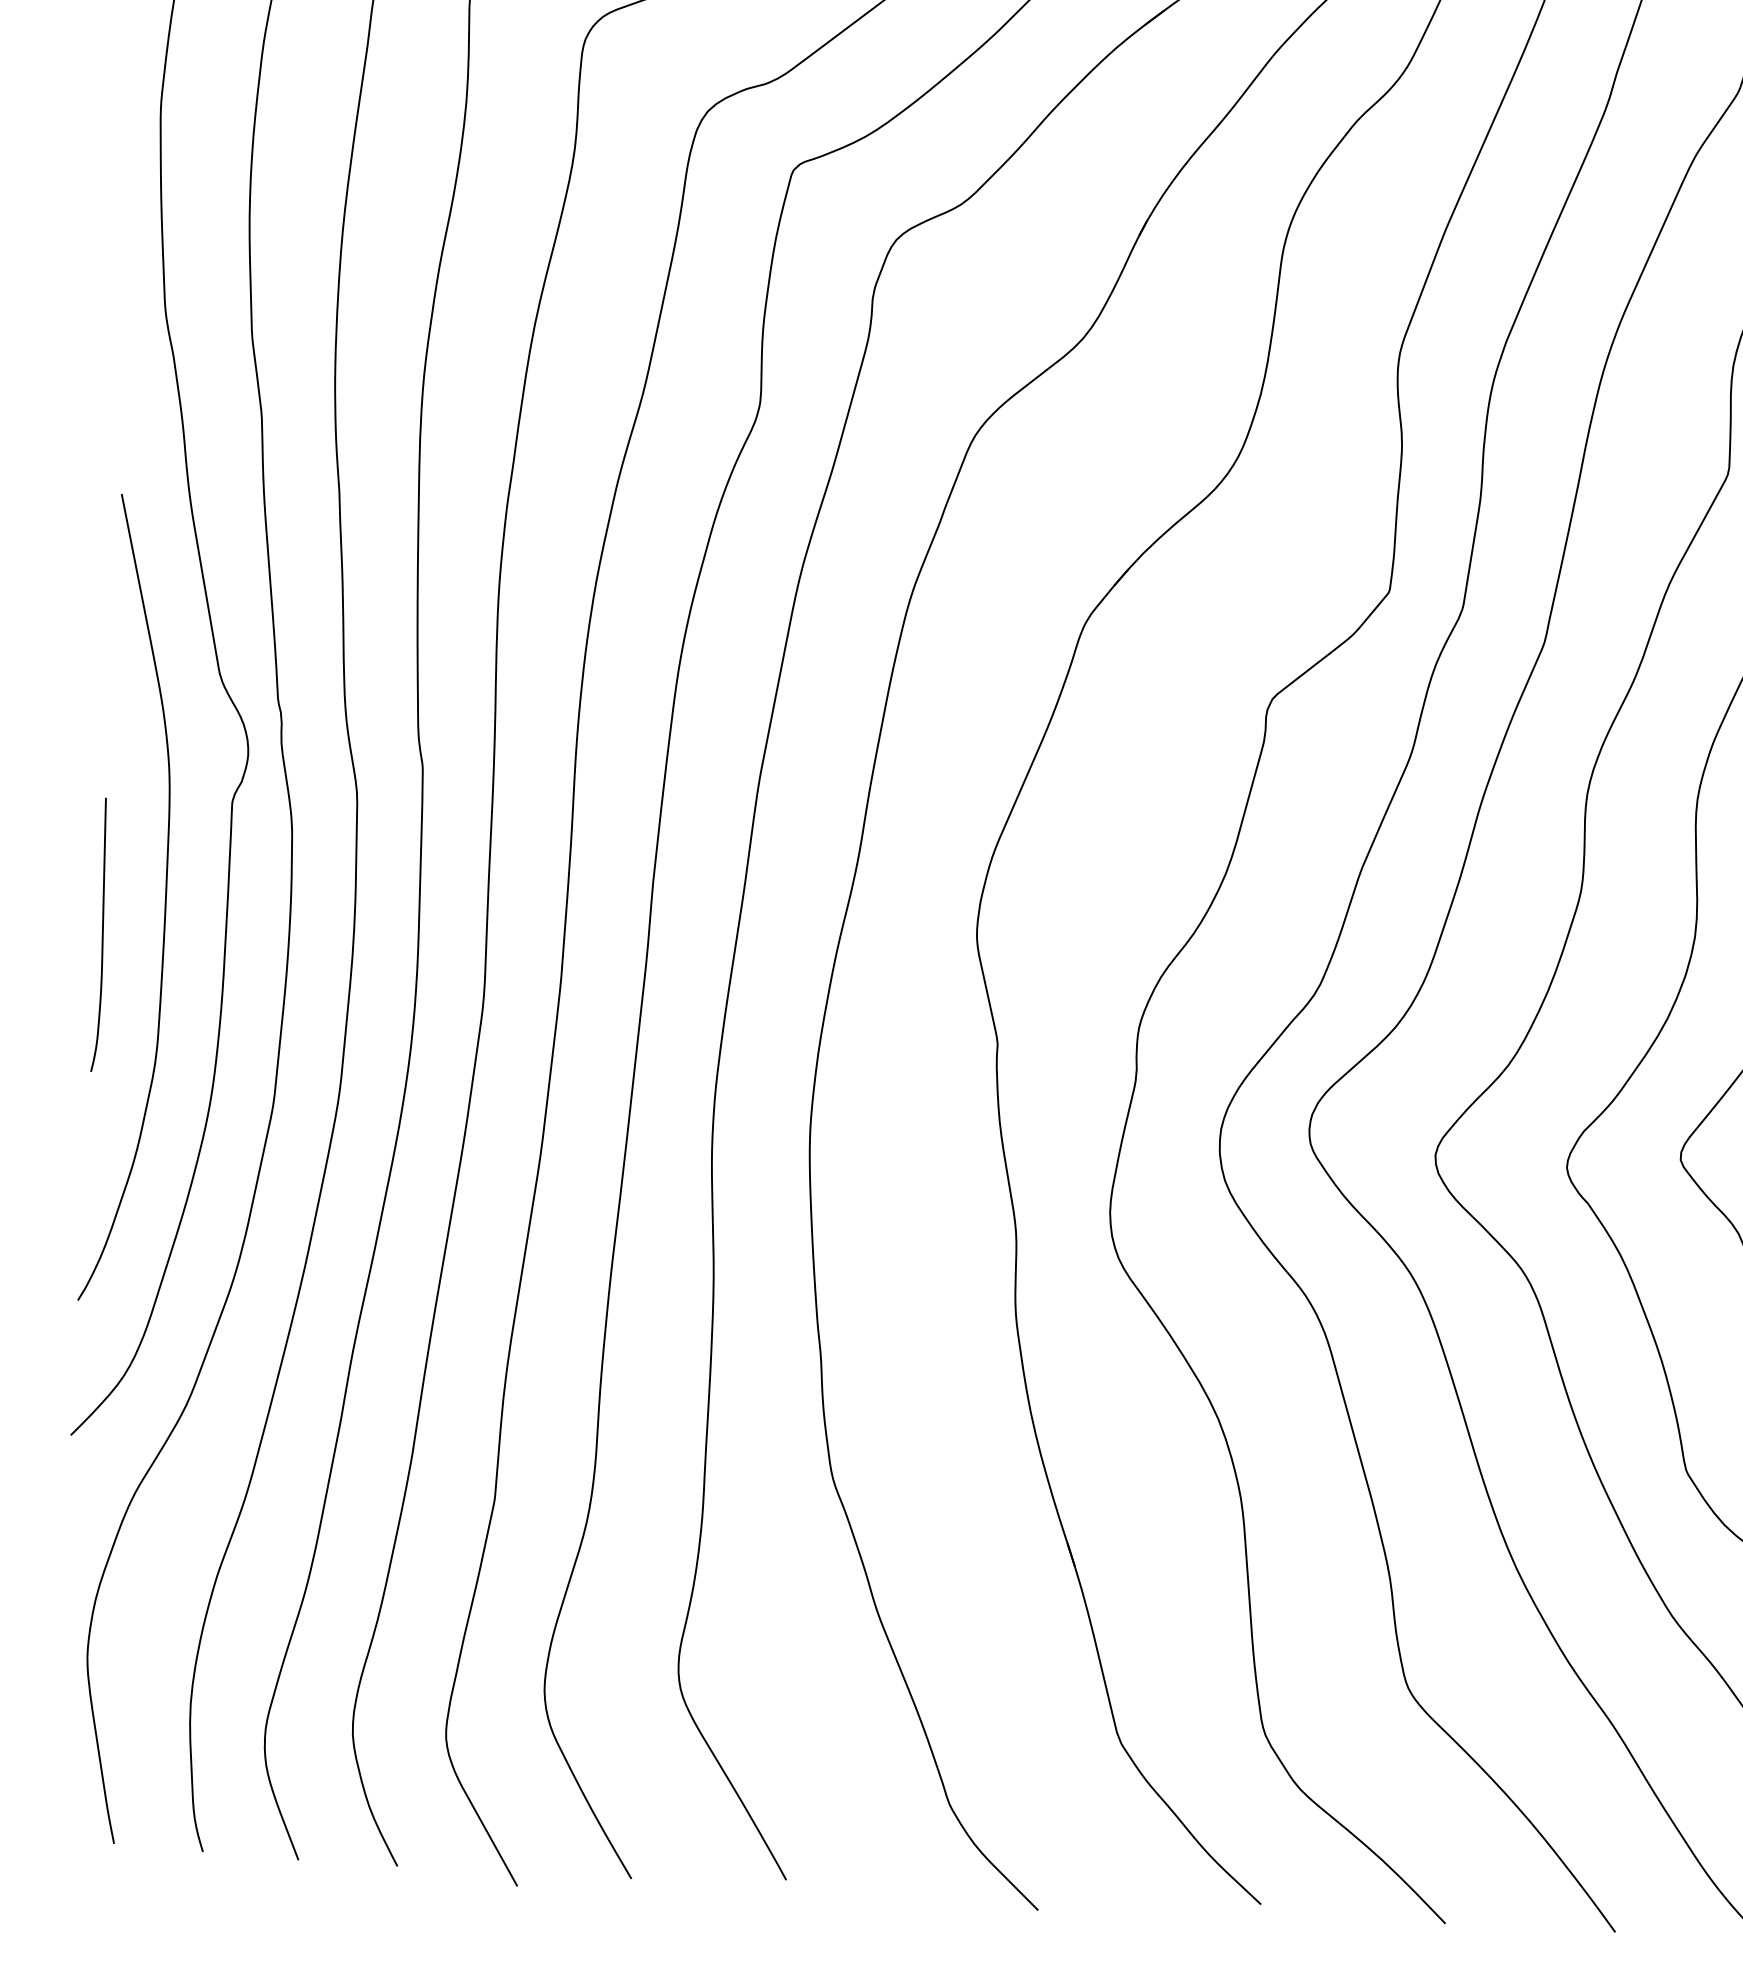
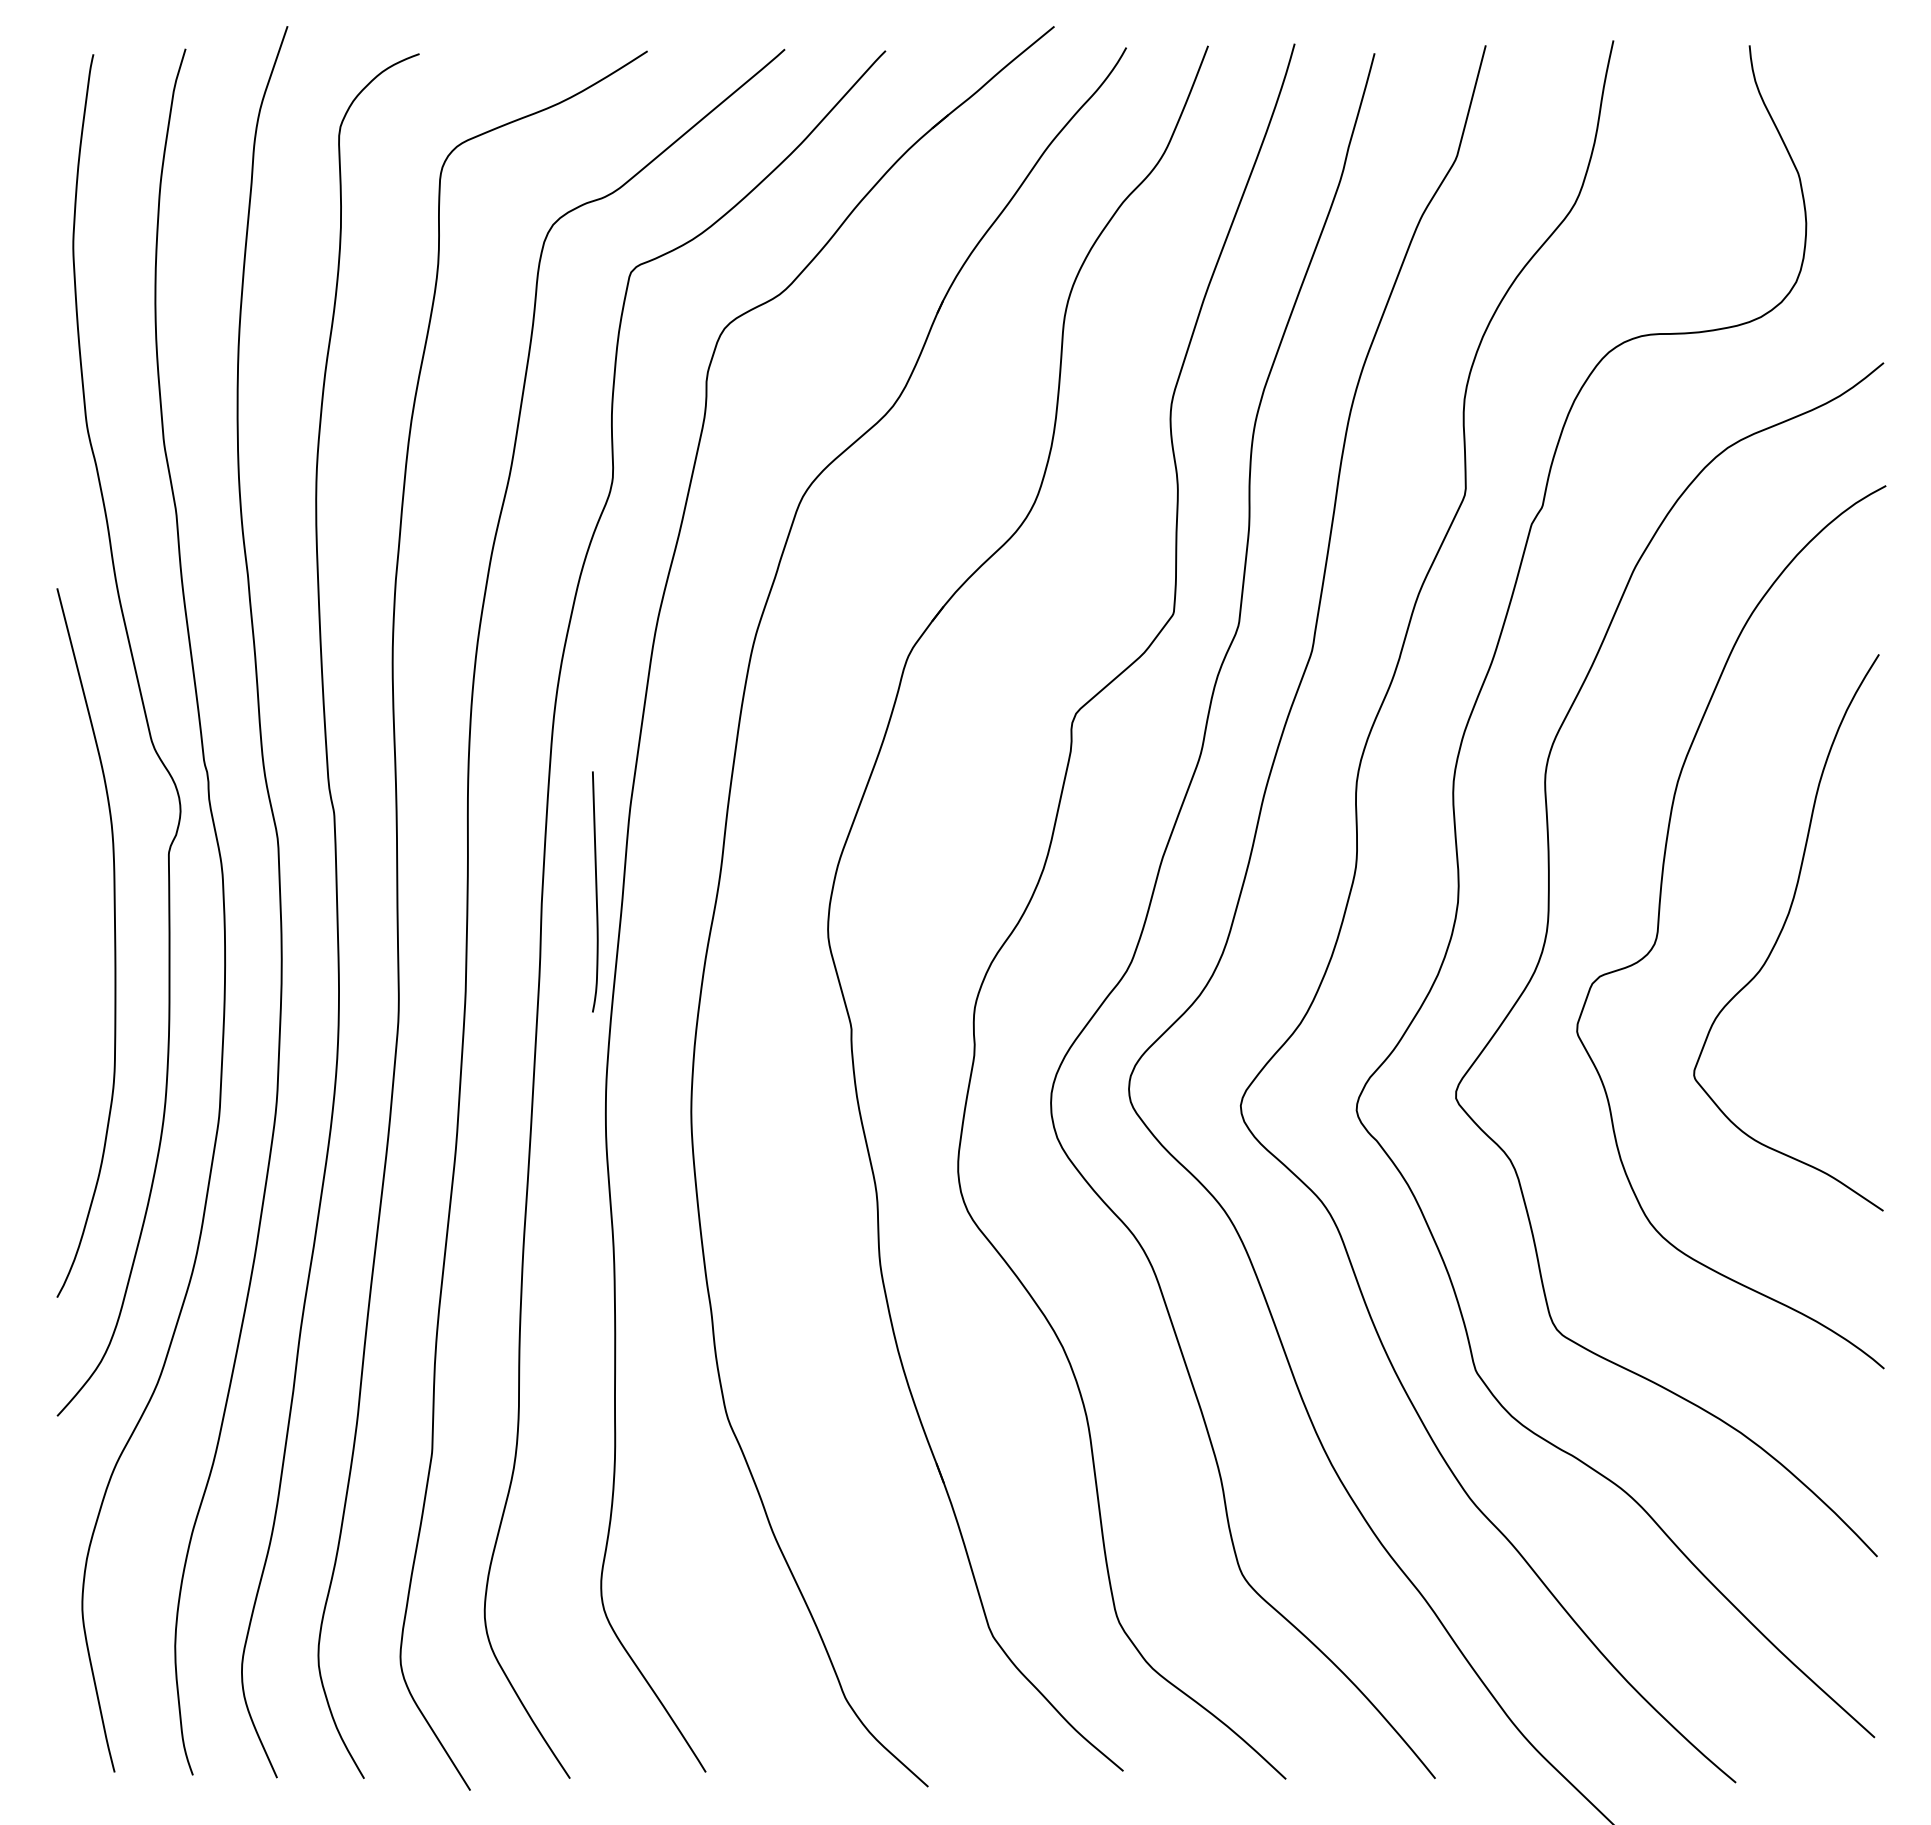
curve: (101, 934) -> (595, 891), moved

